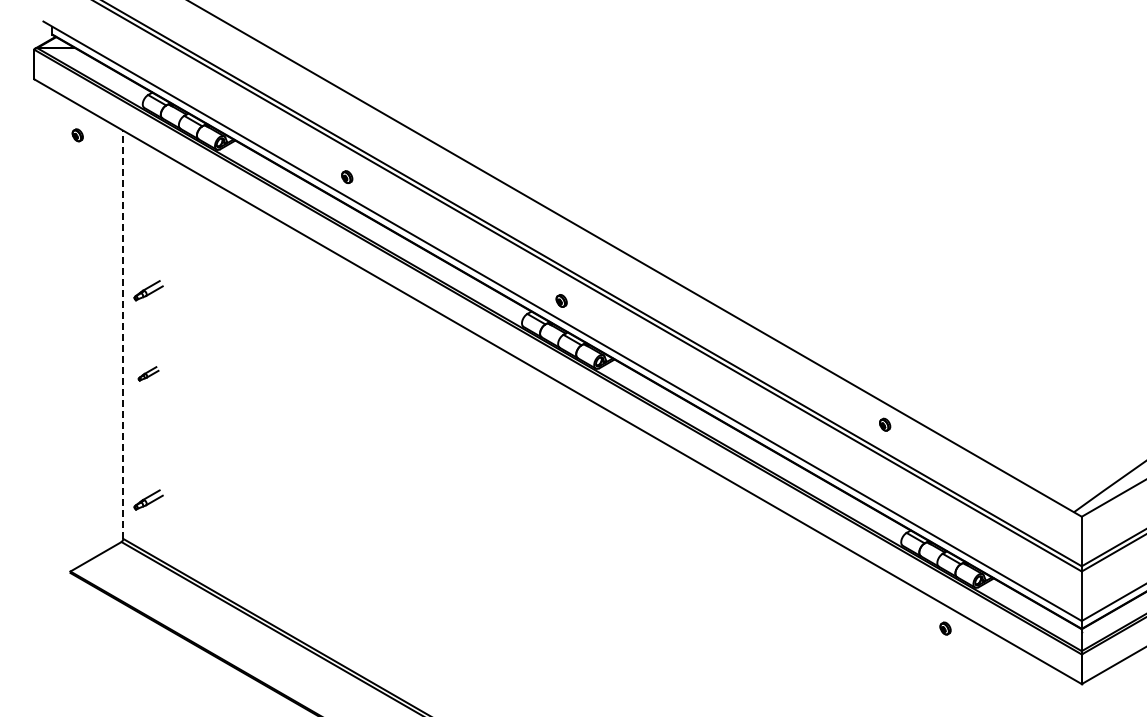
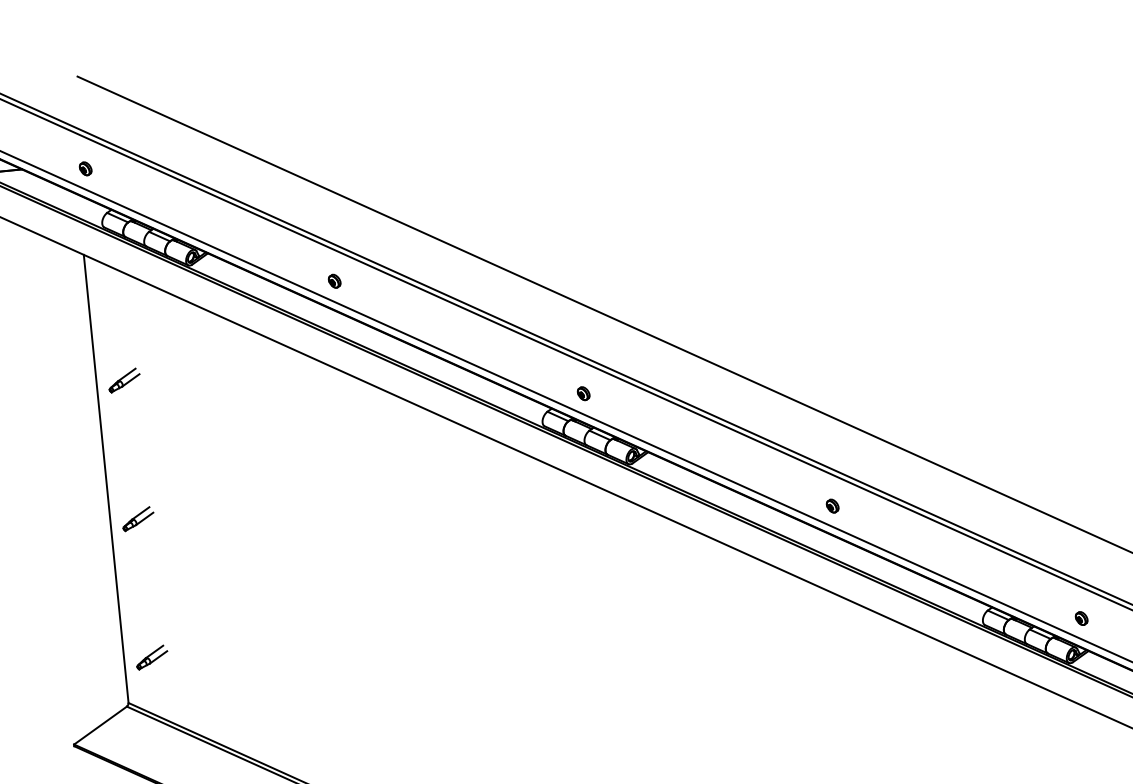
part: (77, 135) -> (85, 169), moved
part: (148, 290) -> (124, 380), moved
line: (123, 334) -> (106, 478), dashed -> solid
part: (148, 373) -> (138, 518), size x1.43
part: (885, 424) -> (833, 505), moved
part: (945, 628) -> (1081, 618), moved

